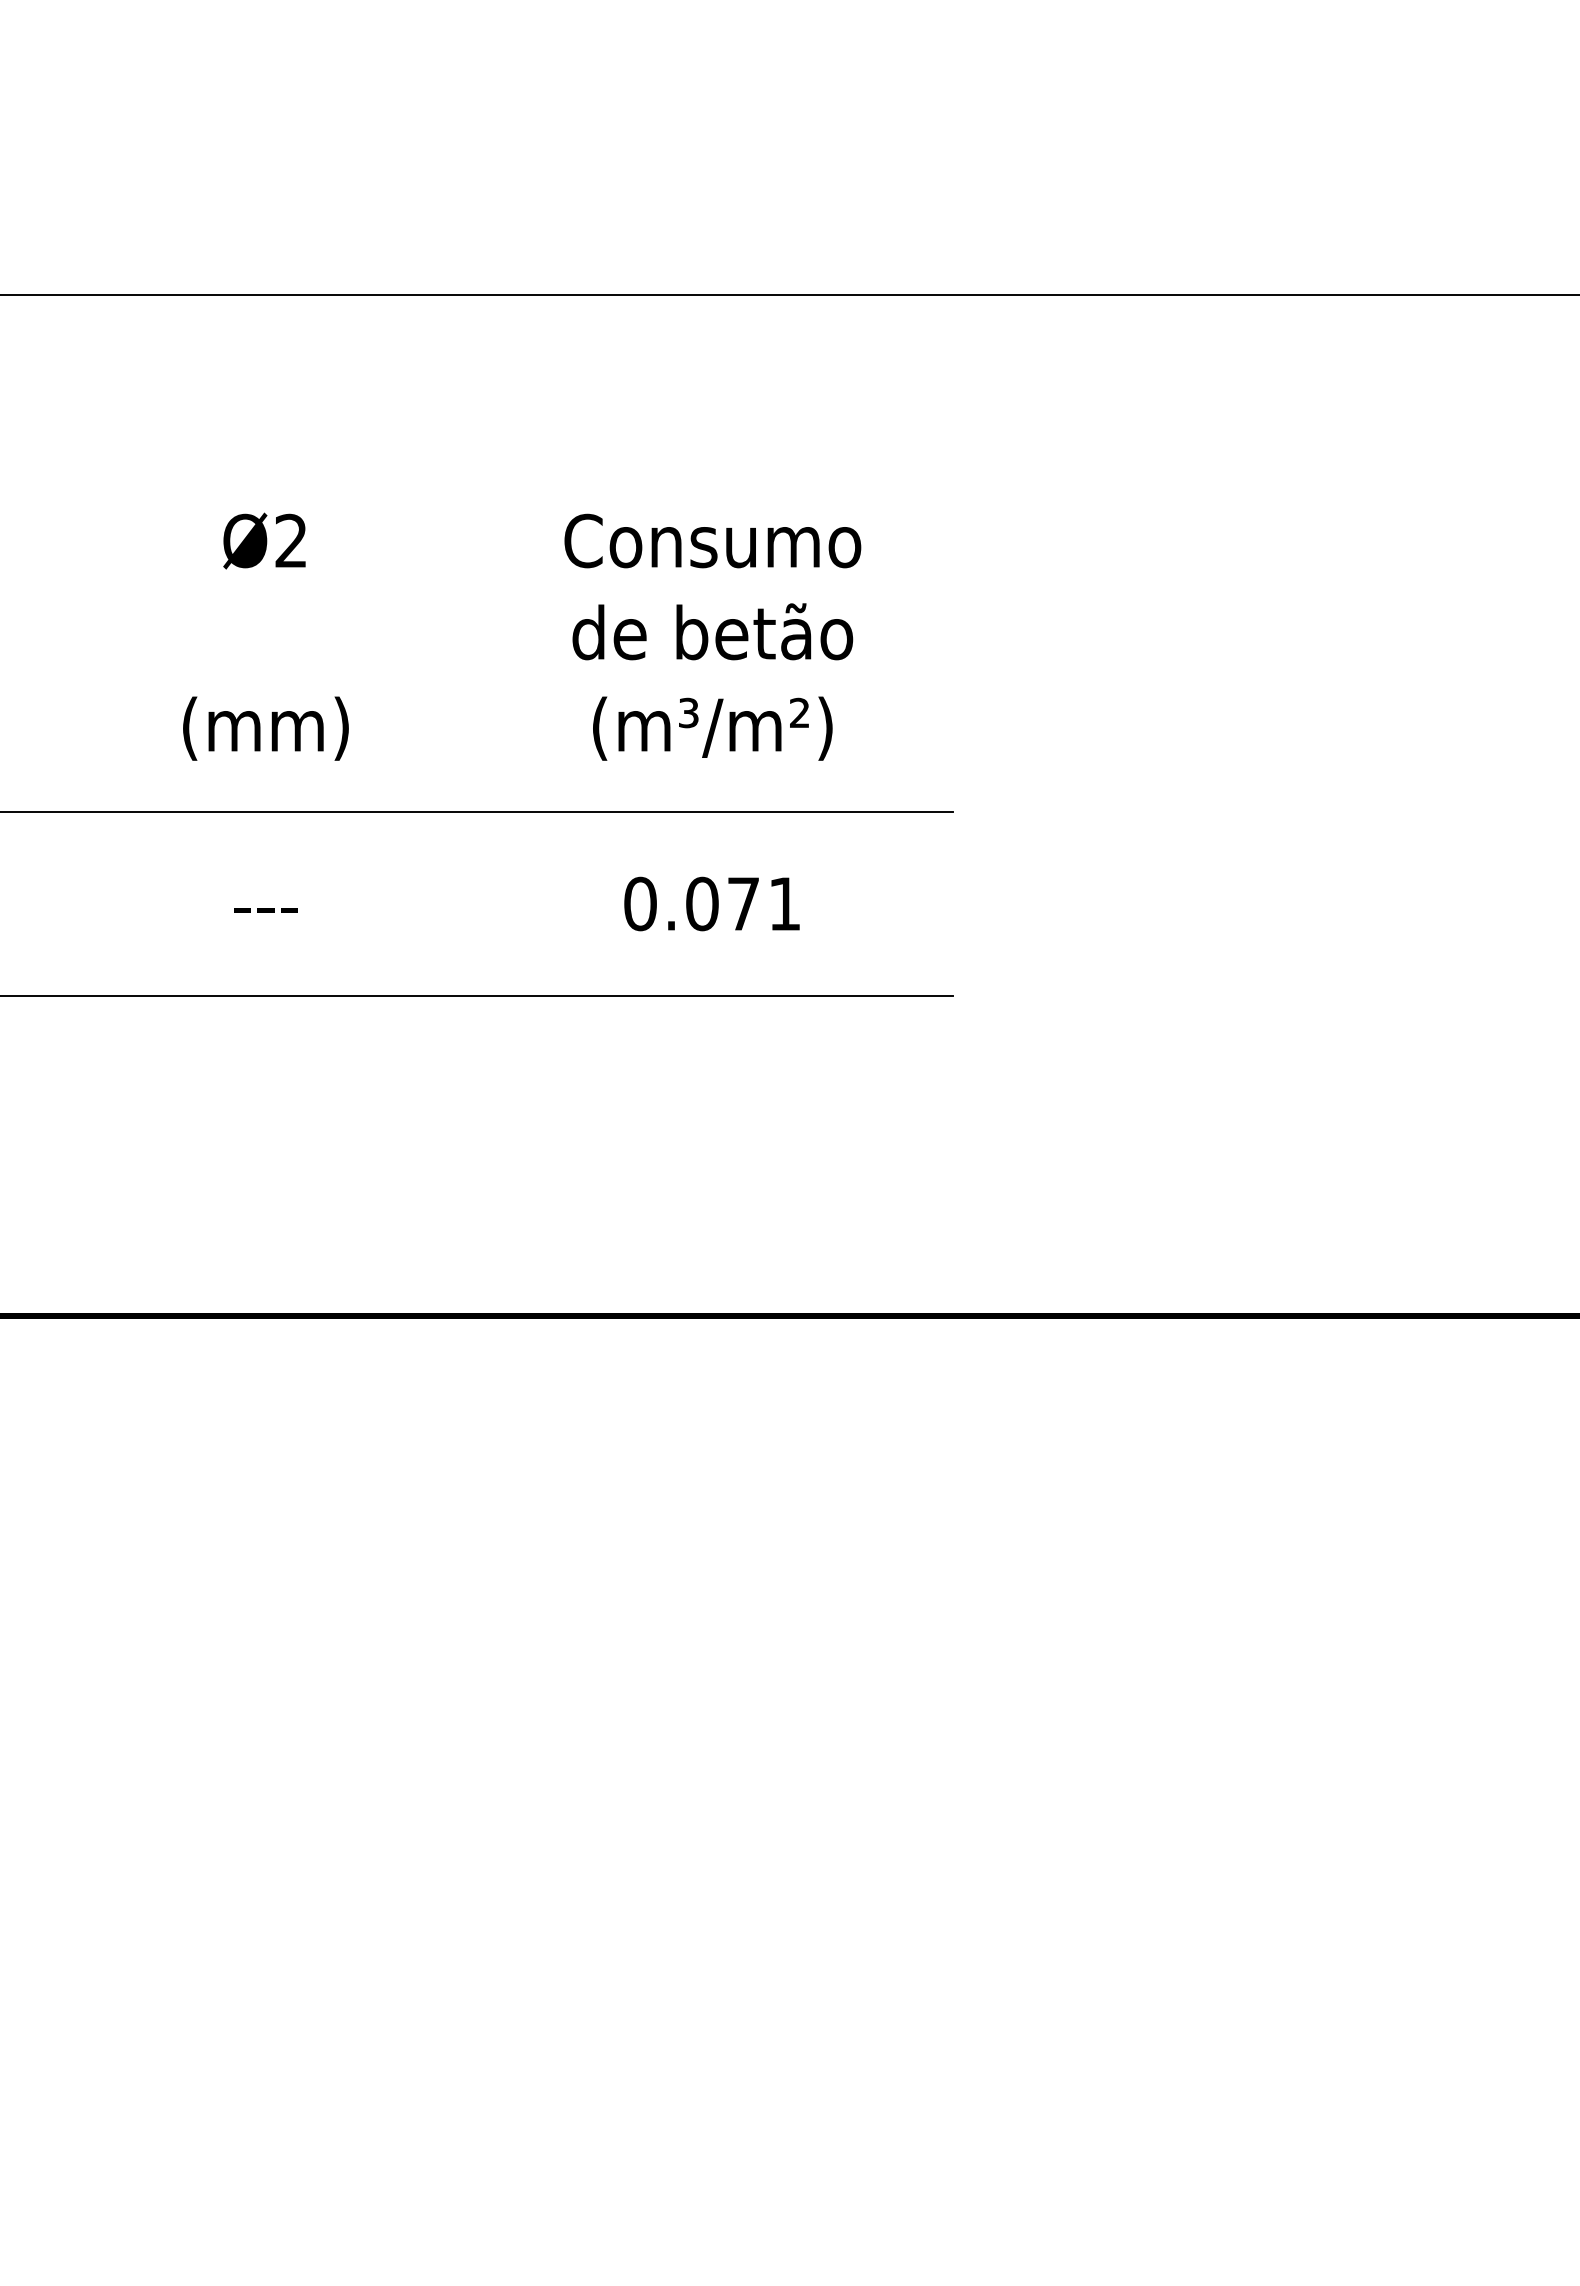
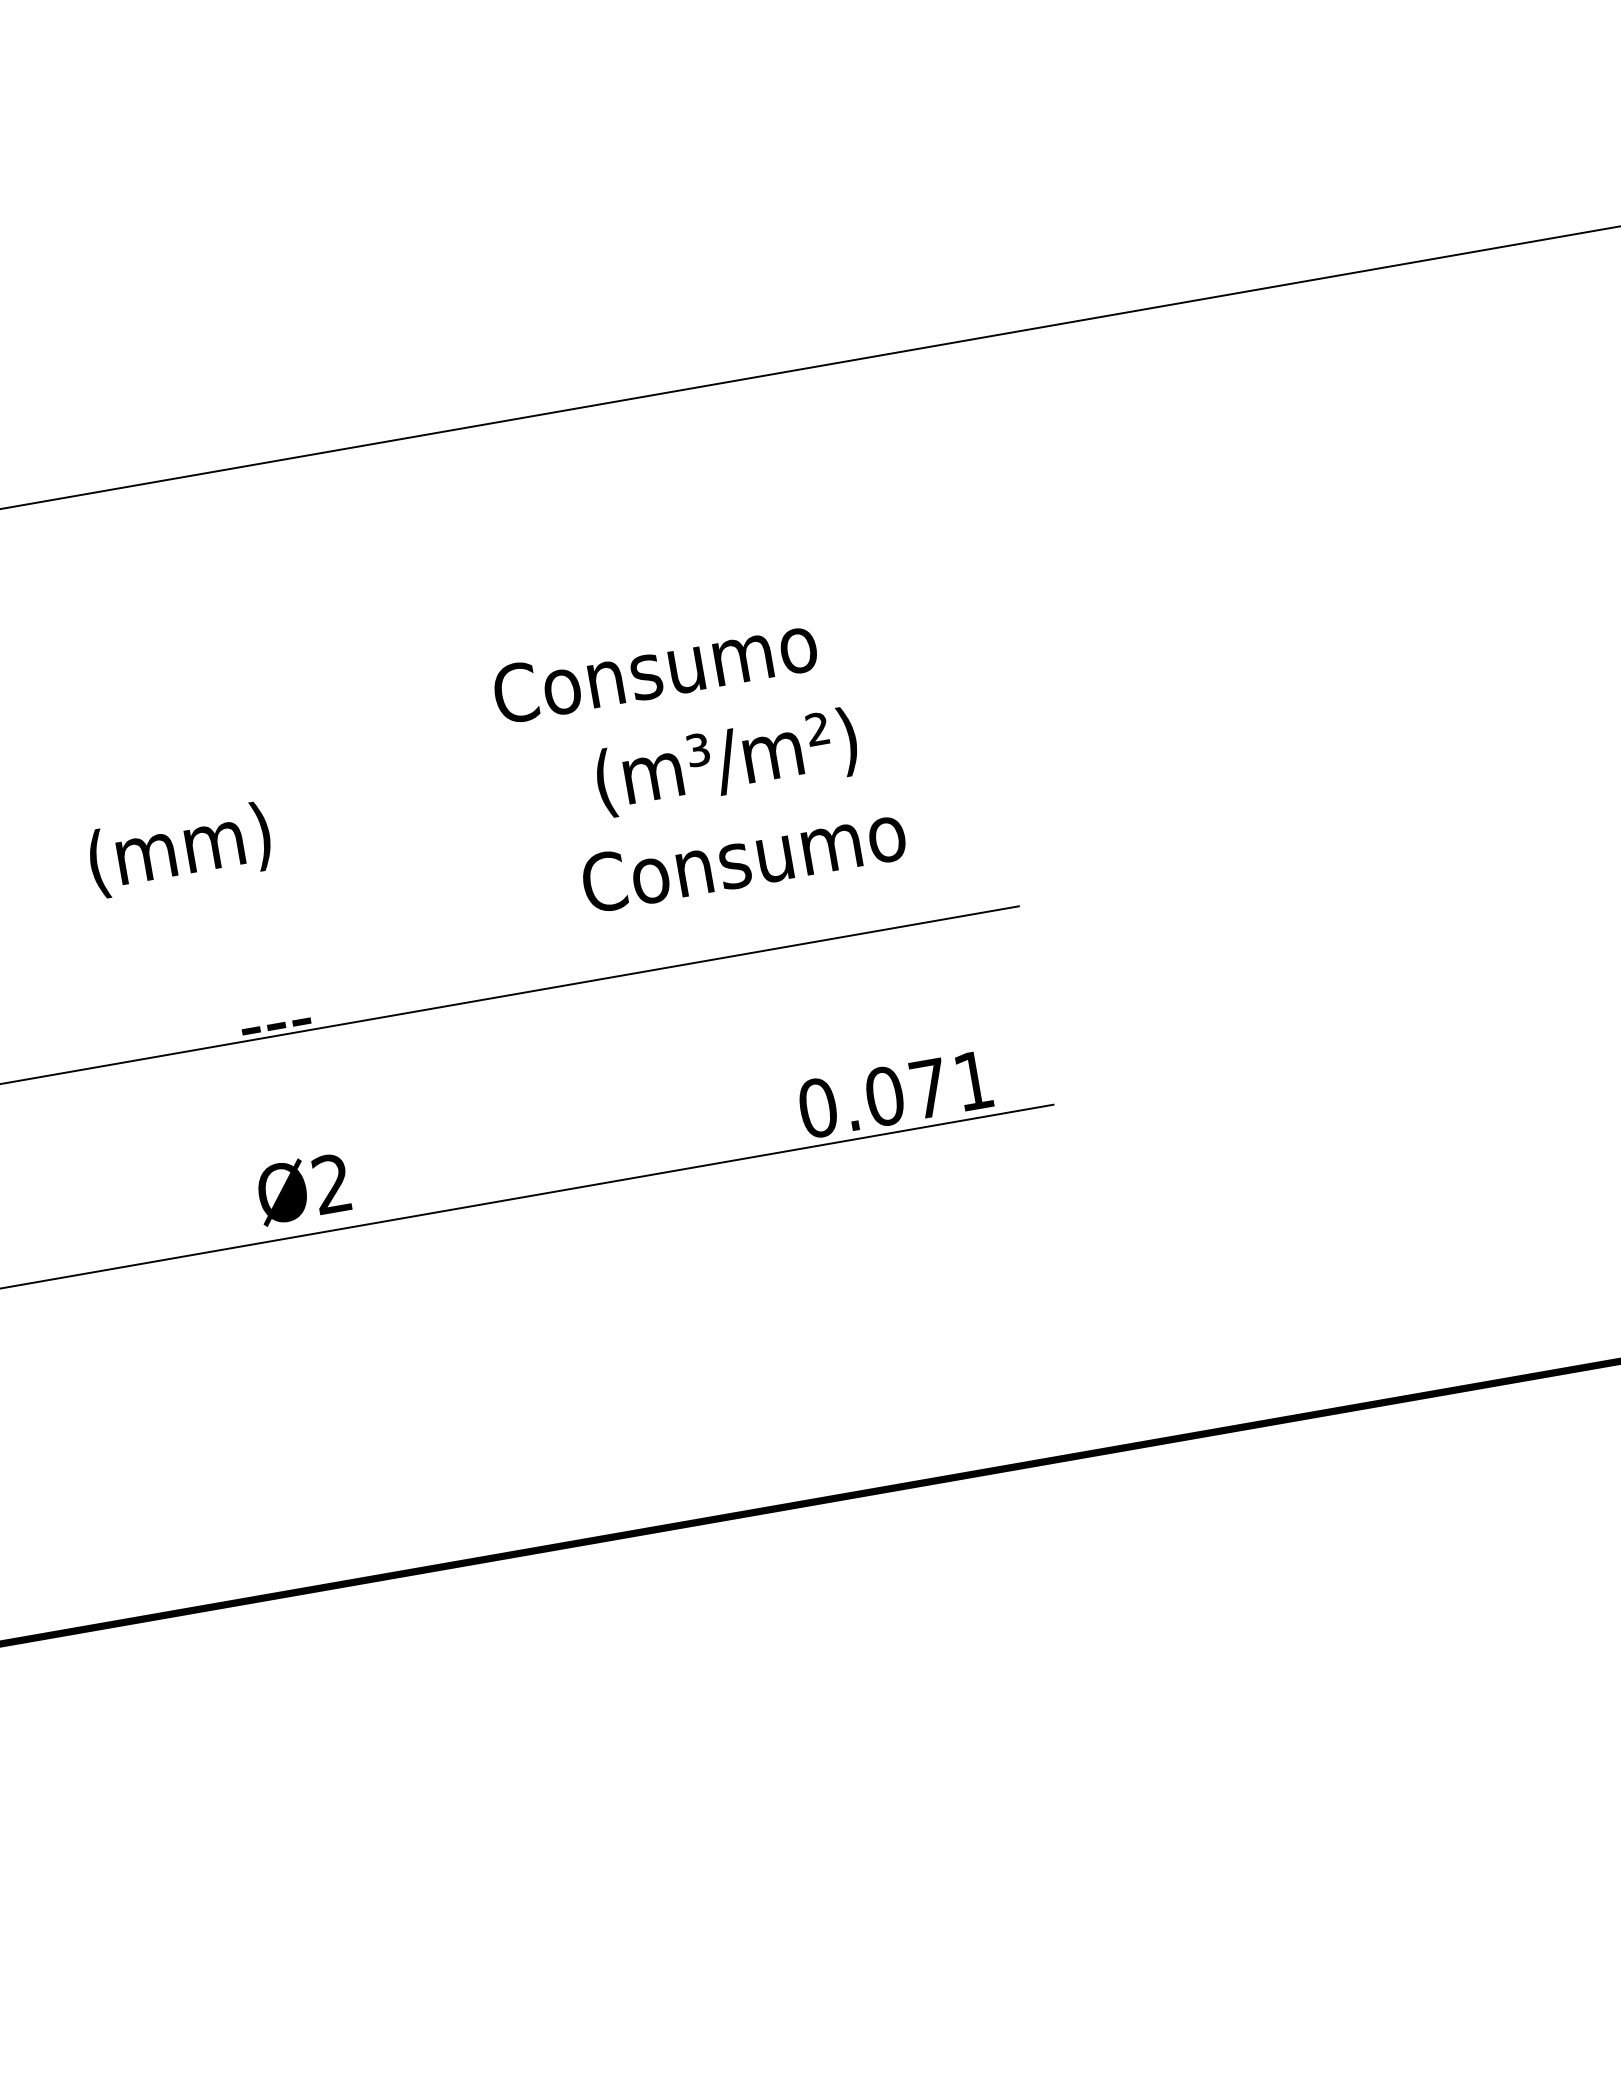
text: (264, 540) -> (303, 1188), moved
text: (712, 540) -> (654, 668), moved
text: (712, 635) -> (726, 761), de betão -> (m³/m²)
text: (265, 728) -> (179, 849), moved
text: (712, 728) -> (743, 861), (m³/m²) -> Consumo
text: (711, 903) -> (894, 1094), moved
text: (265, 910) -> (276, 1026), moved

